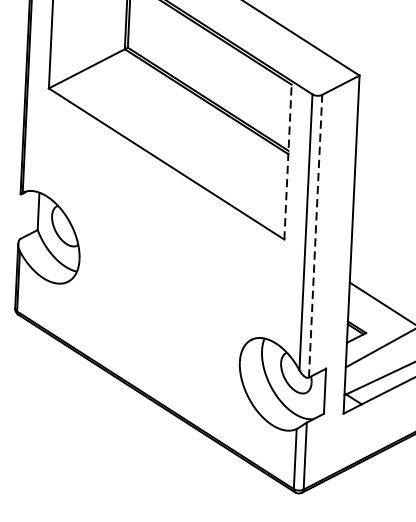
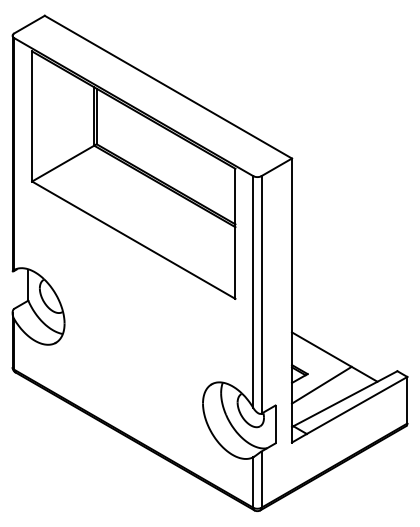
line: (288, 161) -> (235, 233), dashed -> solid
line: (315, 235) -> (261, 294), dashed -> solid

